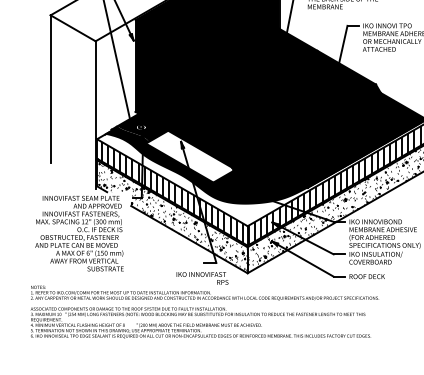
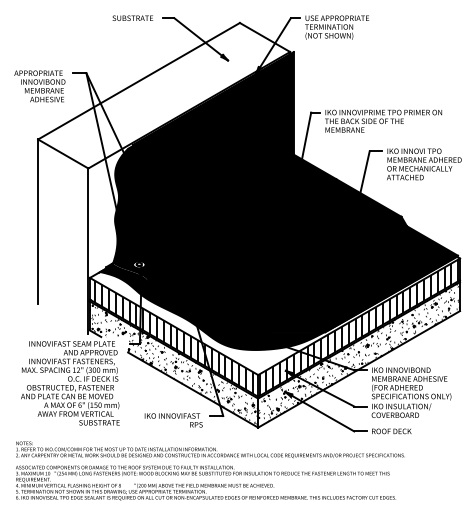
fill: (127, 72) -> (123, 203), added
fill: (189, 156) -> (193, 297), added
text: (202, 278) -> (173, 420), moved

